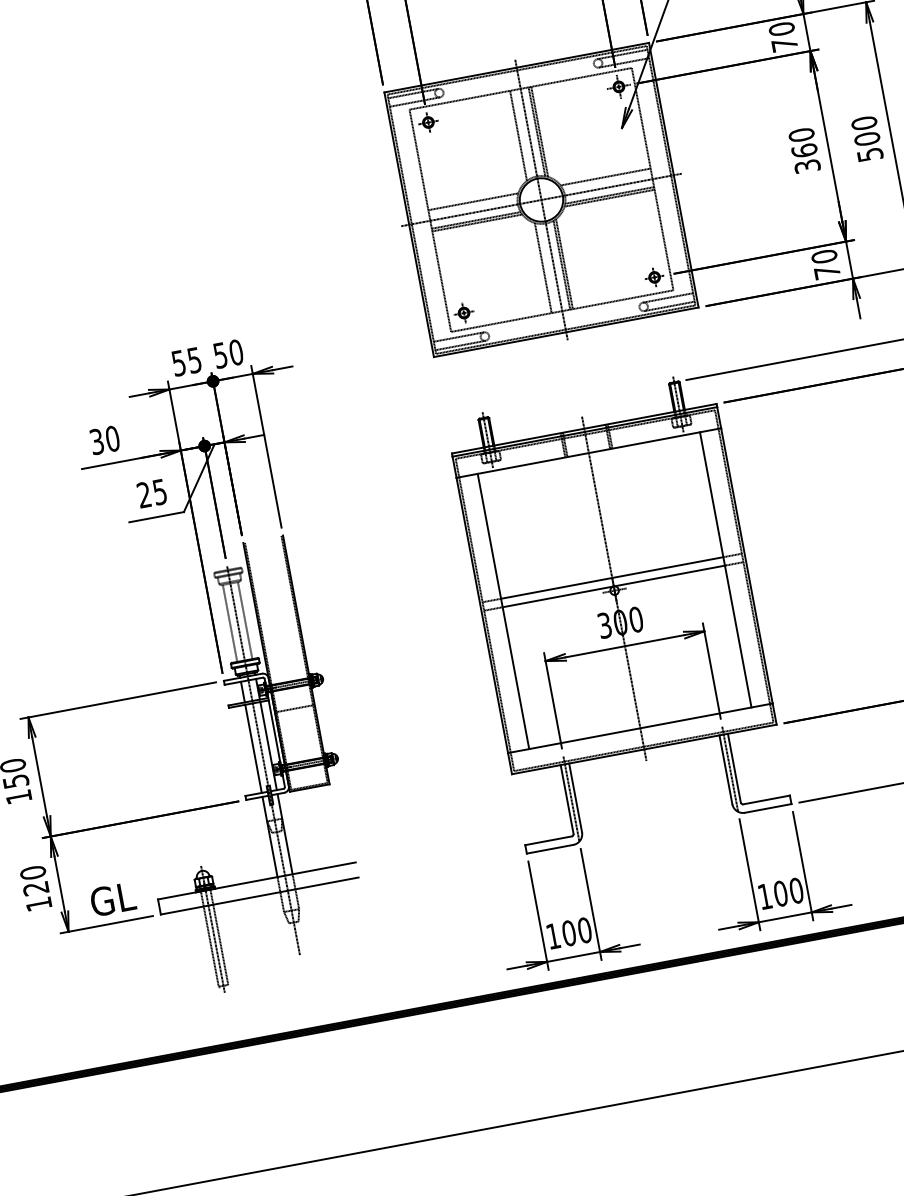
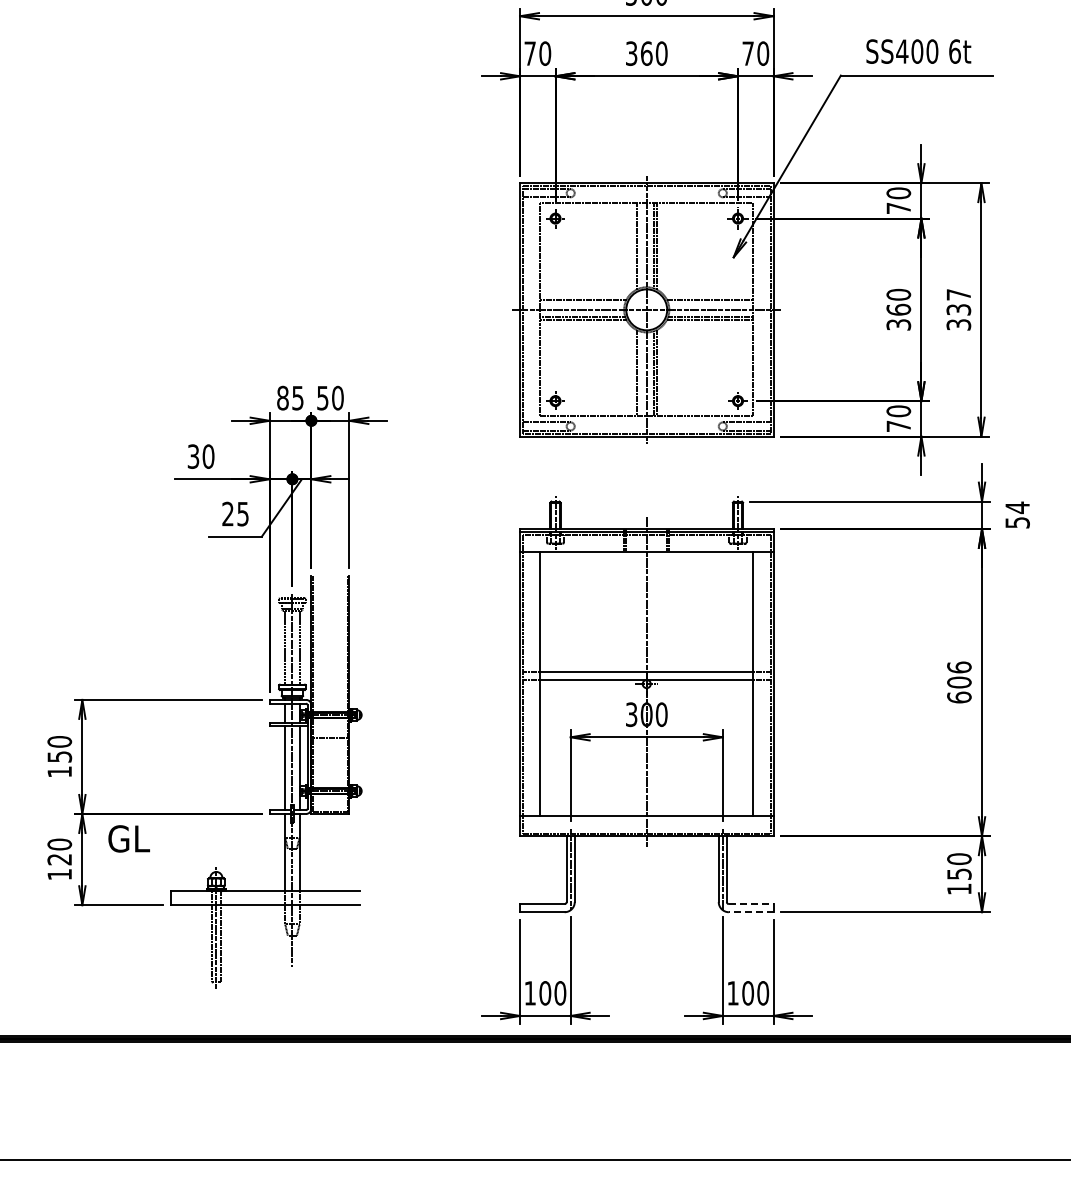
text: (866, 138) -> (958, 309), 500 -> 337
text: (178, 362) -> (282, 397), 55 -> 85
line: (767, 800) -> (751, 904), solid -> dashed
line: (767, 808) -> (750, 912), solid -> dashed
text: (112, 899) -> (128, 838), moved

